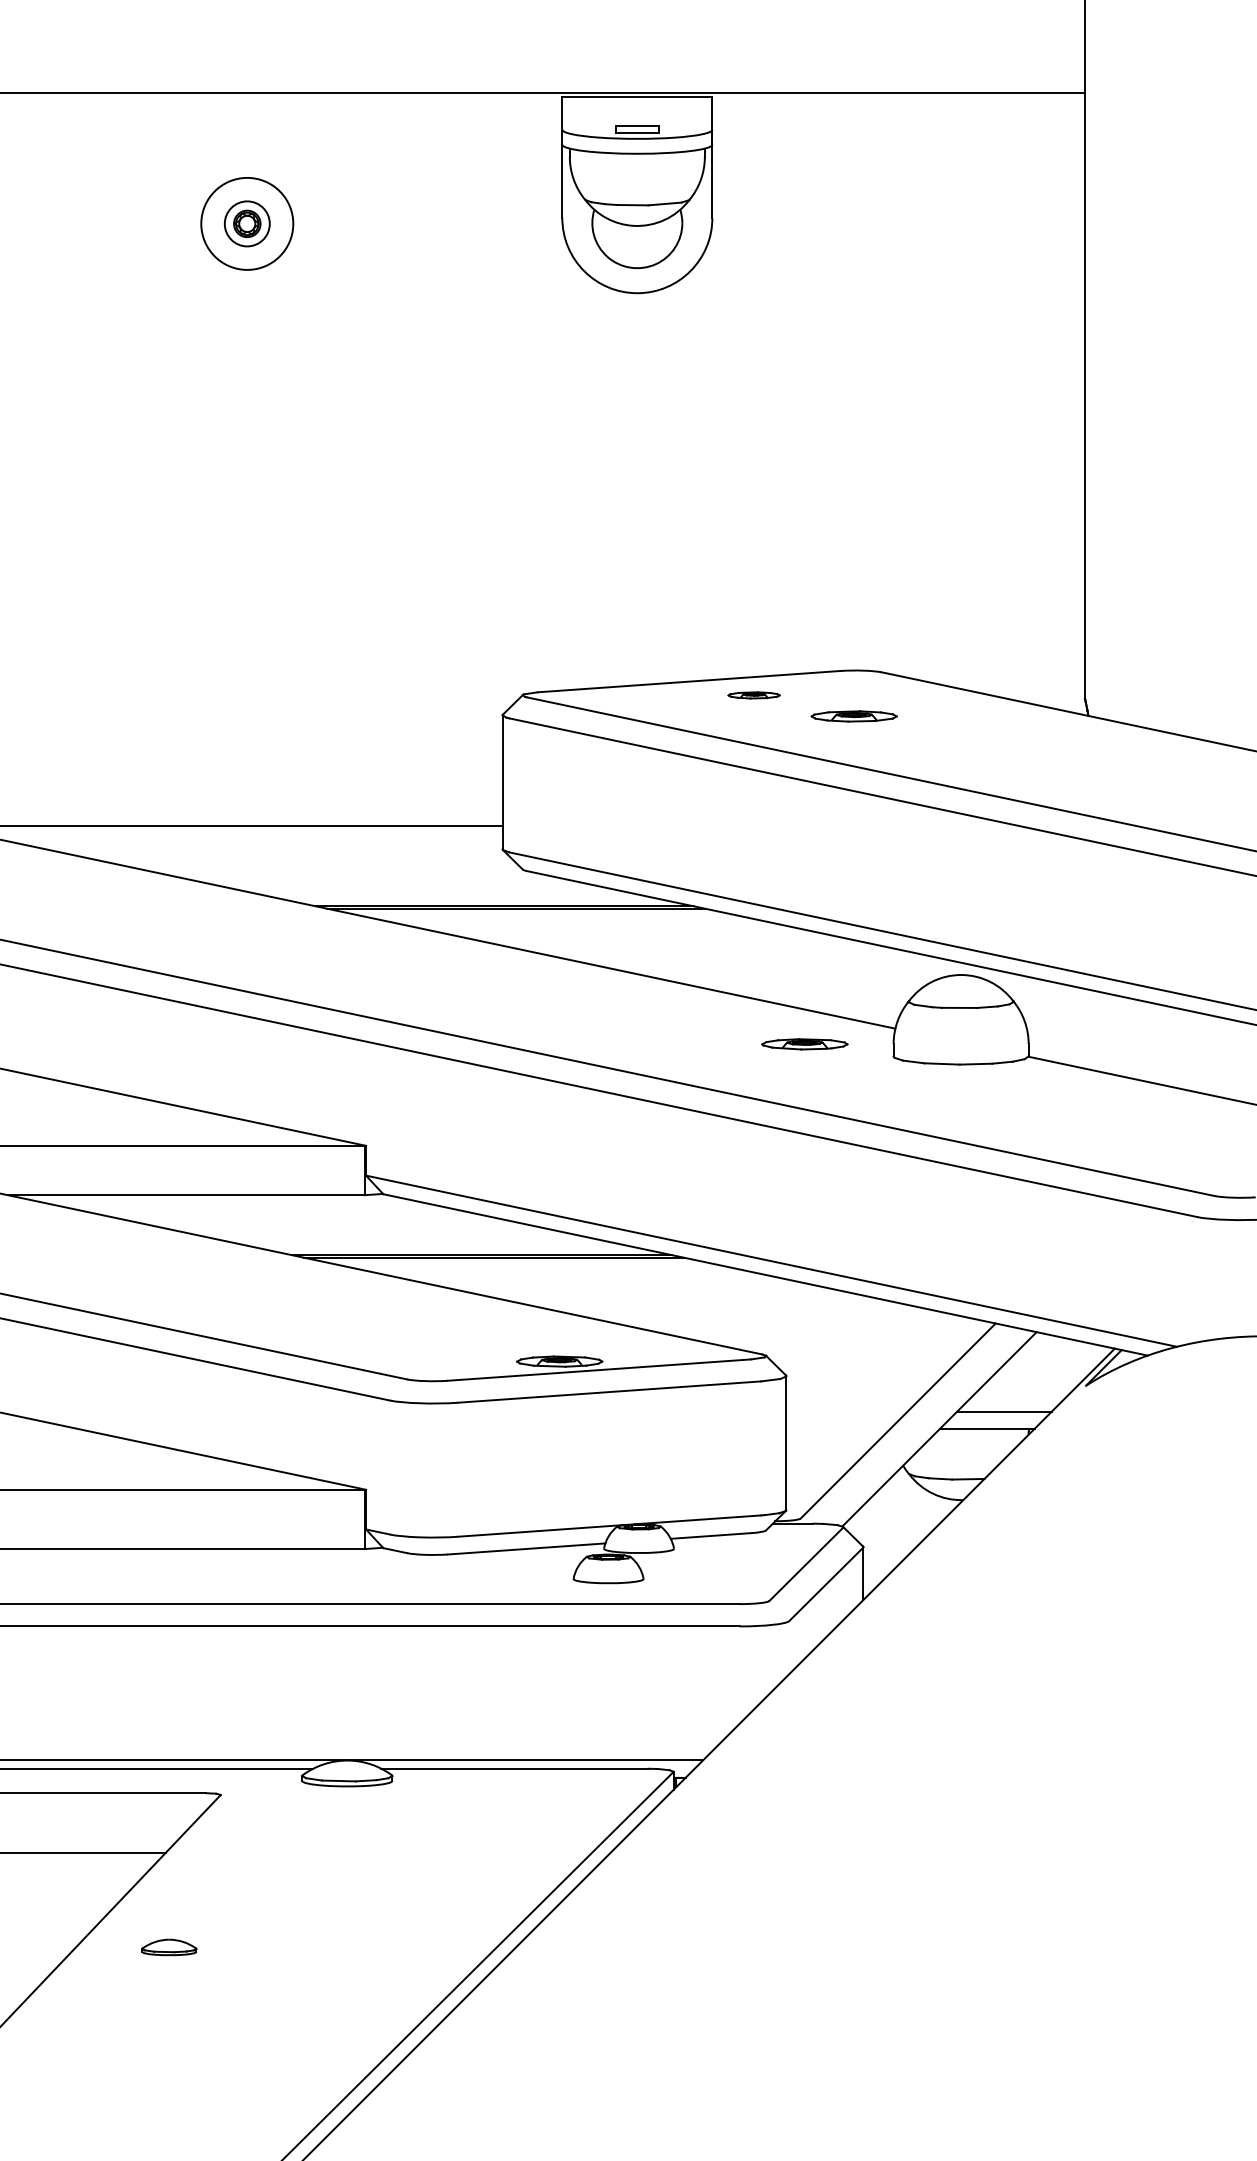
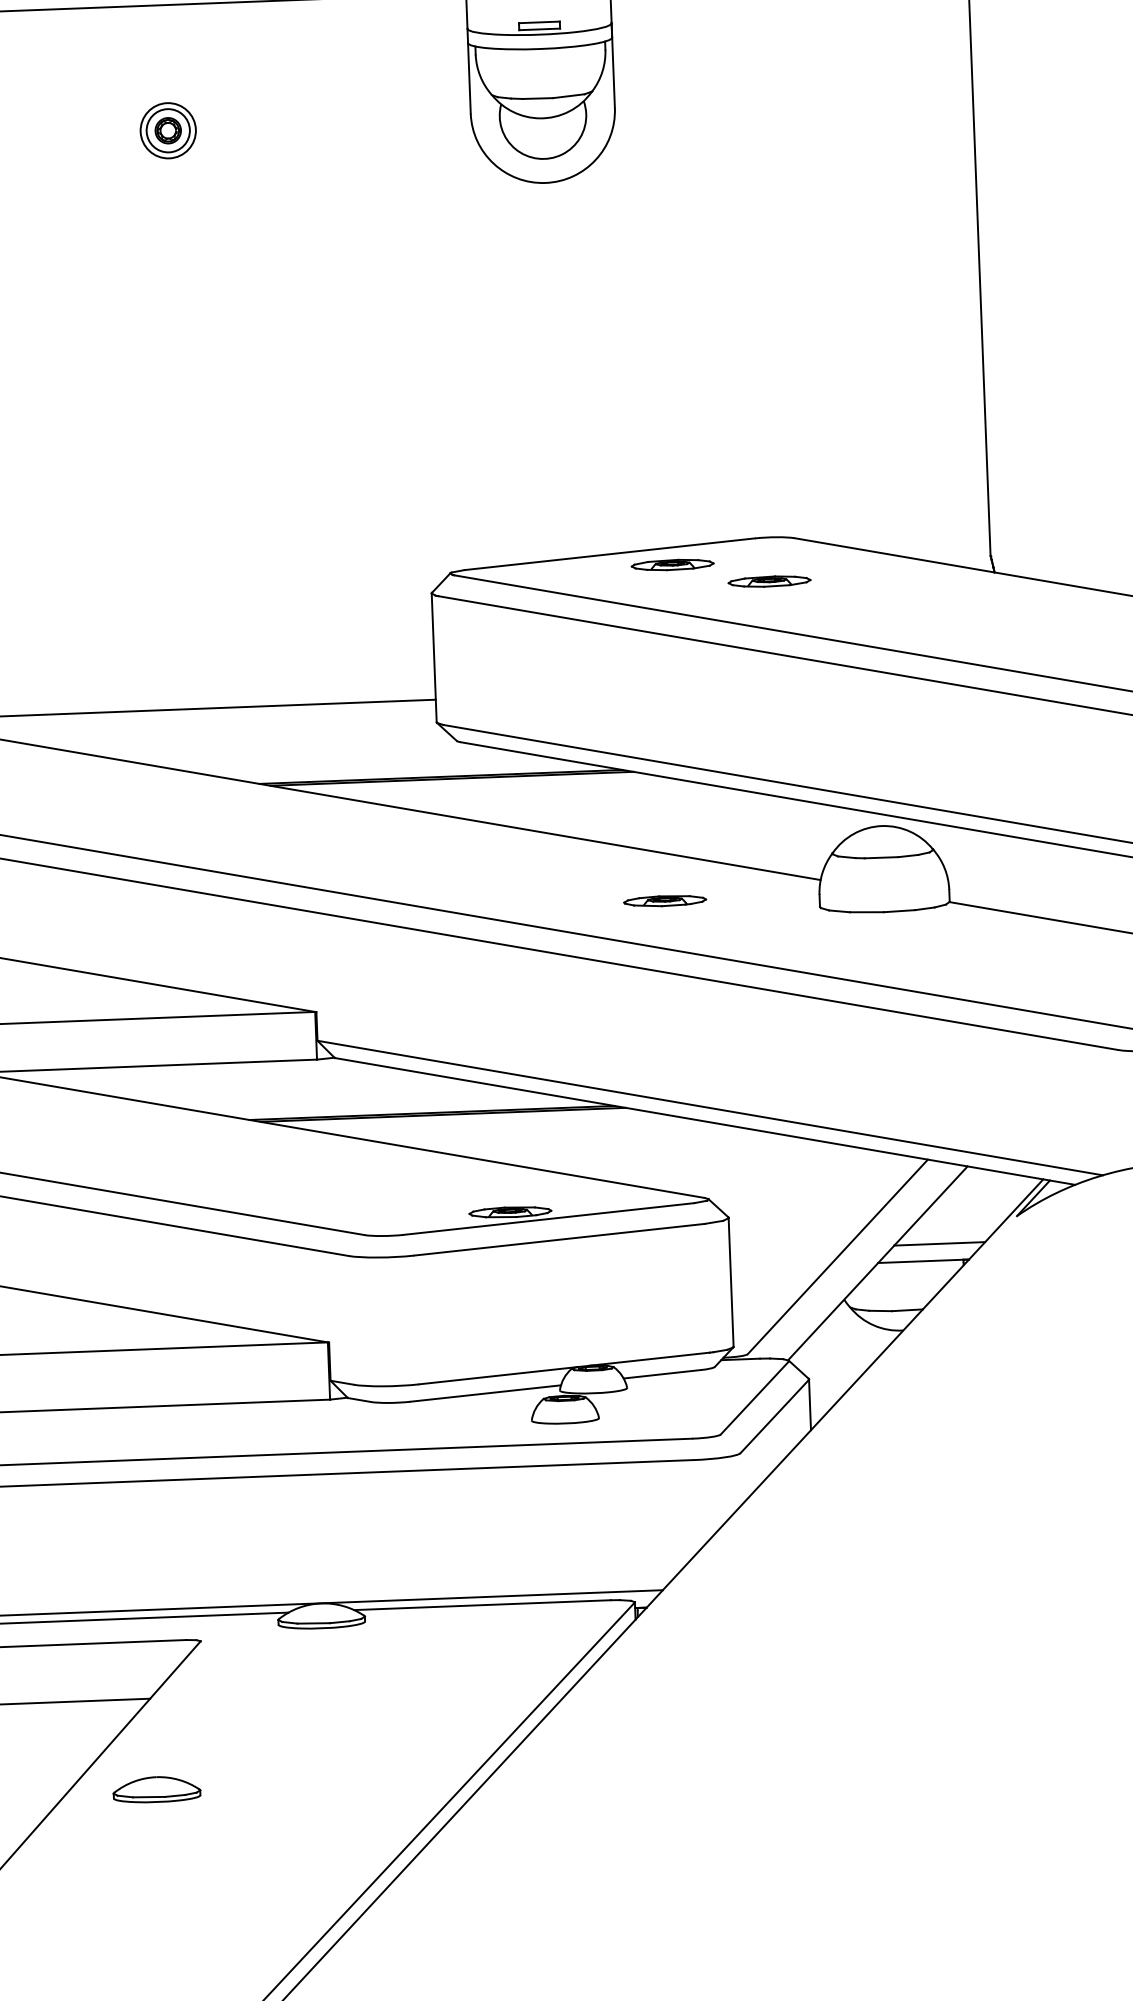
circle: (247, 223) -> (168, 130), size x0.62
part: (753, 695) -> (672, 565), size x1.67
part: (804, 1044) -> (664, 901), moved
part: (169, 1947) -> (157, 1789), size x1.67

